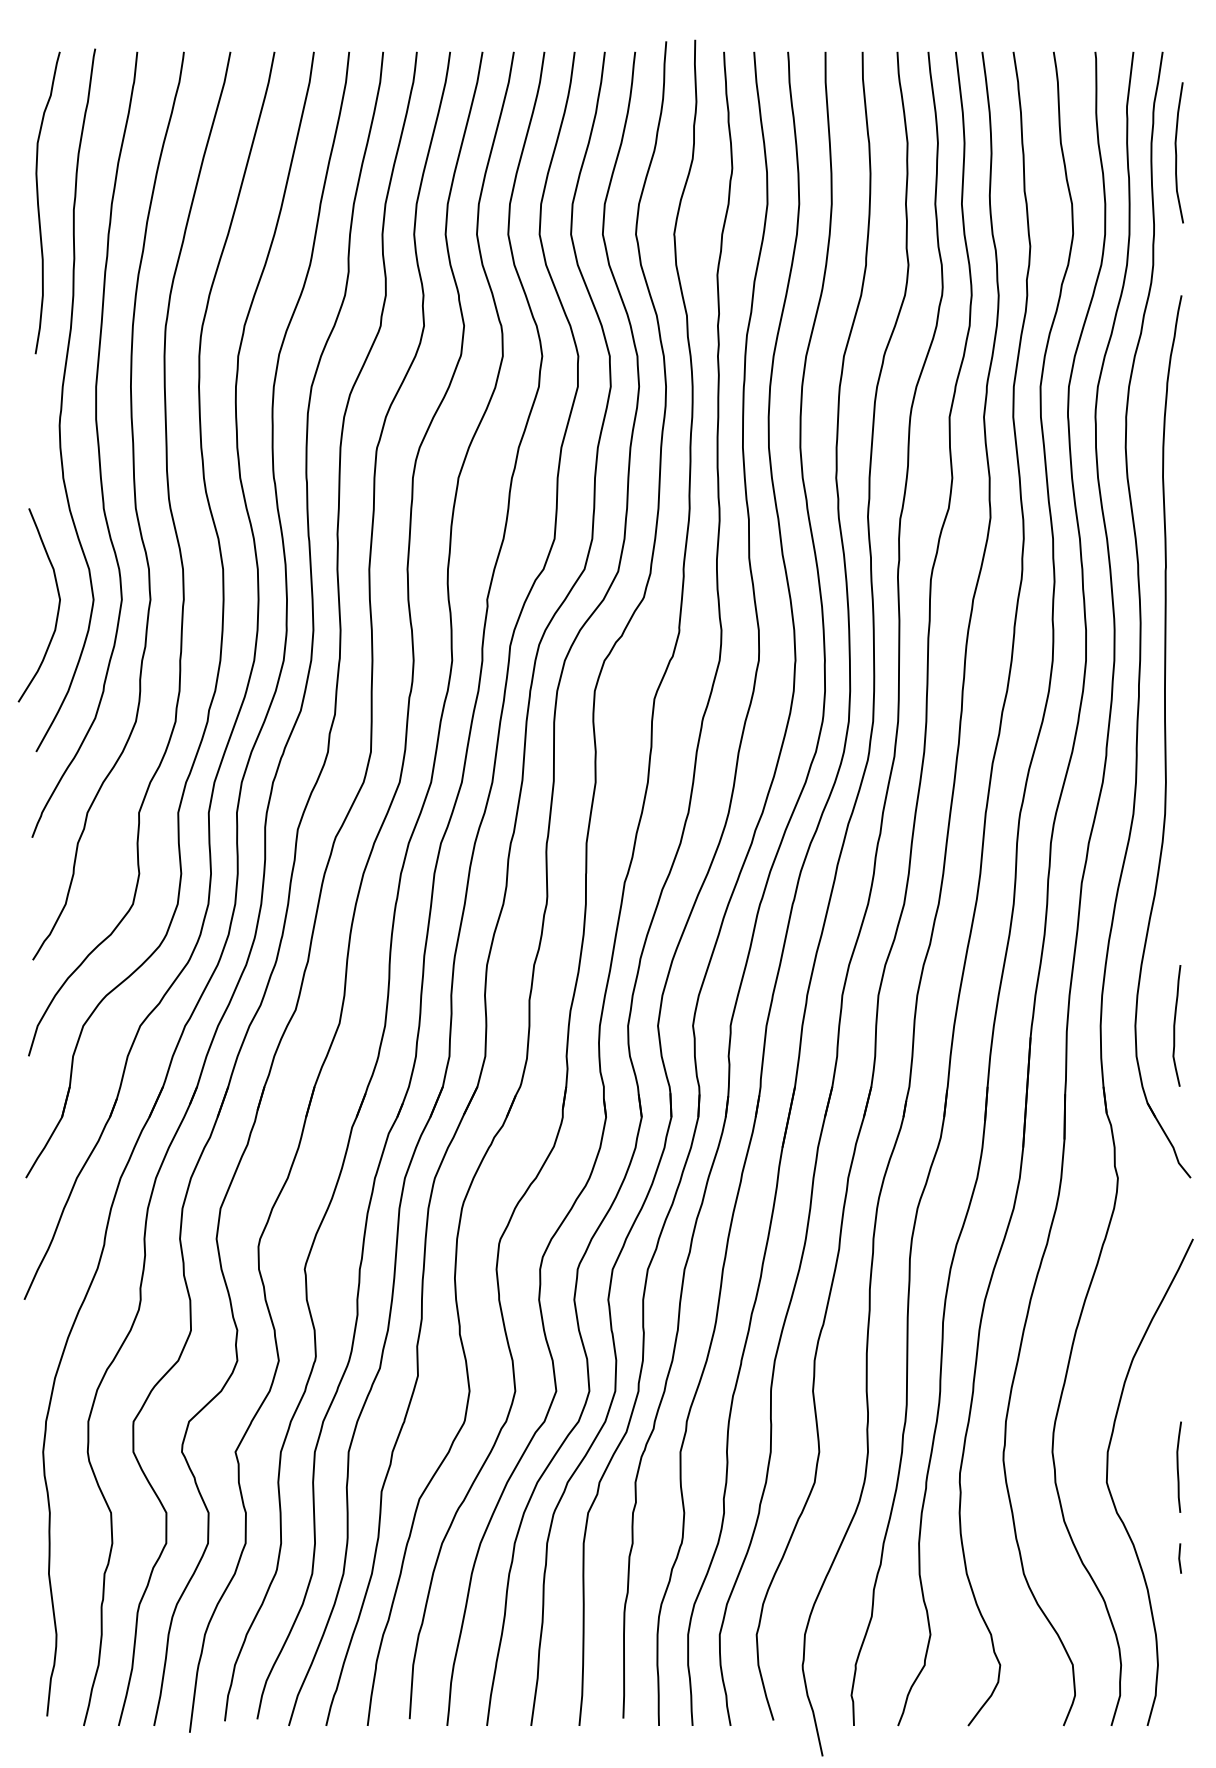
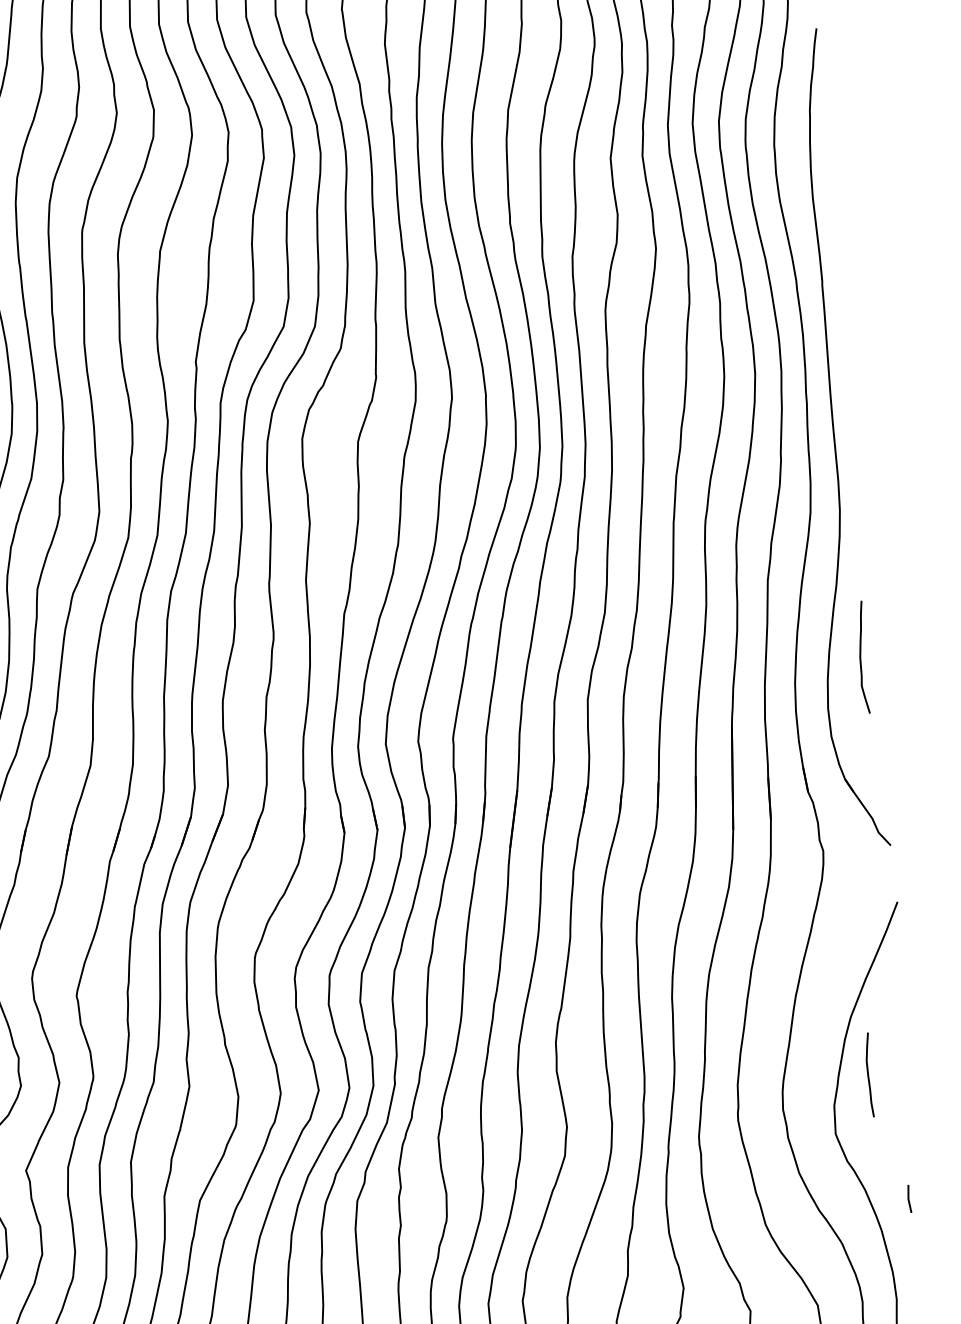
curve: (1175, 1025) -> (861, 657), moved
curve: (1178, 1466) -> (868, 1074), moved

